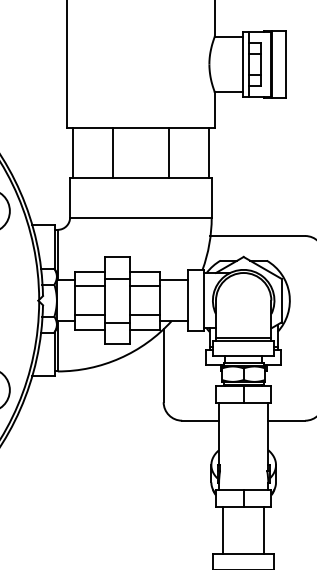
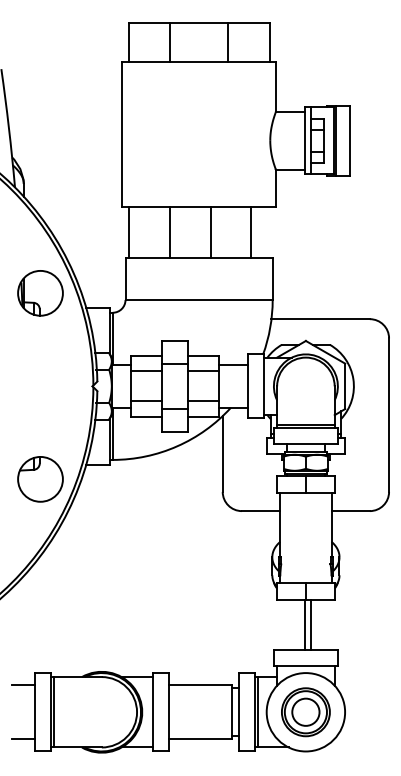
line: (169, 152) -> (211, 232), moved
line: (208, 152) -> (250, 232), moved
line: (223, 529) -> (305, 624), moved
line: (264, 529) -> (311, 624), moved

